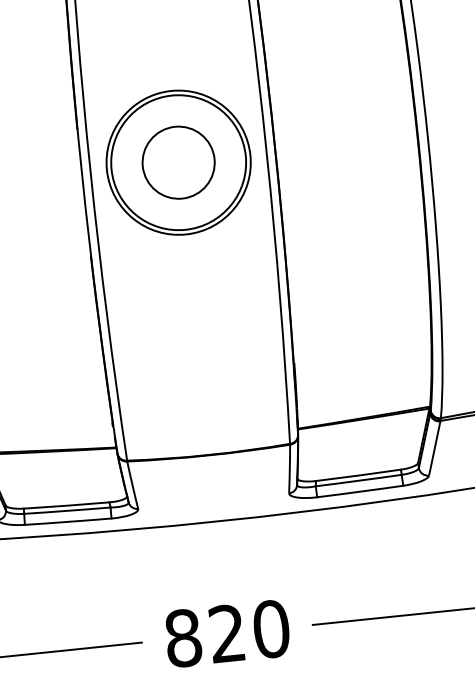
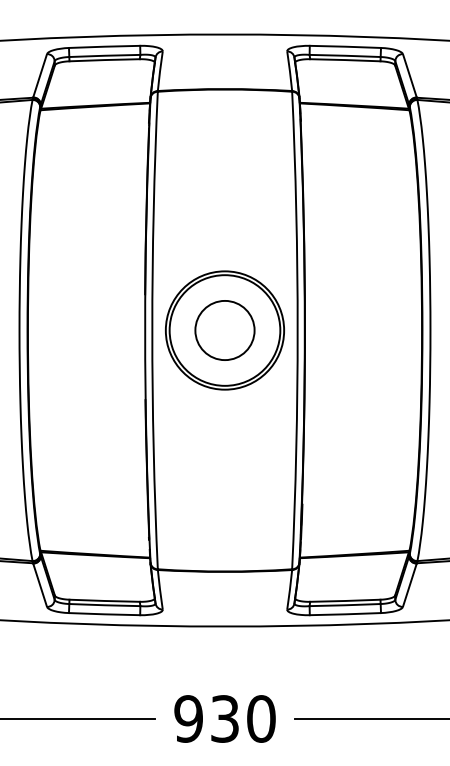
text: (204, 635) -> (206, 718), 820 -> 930

